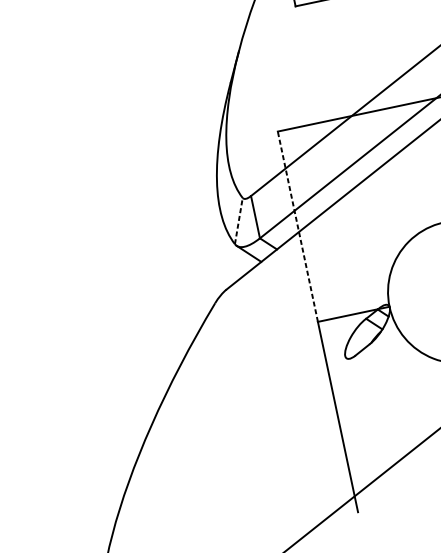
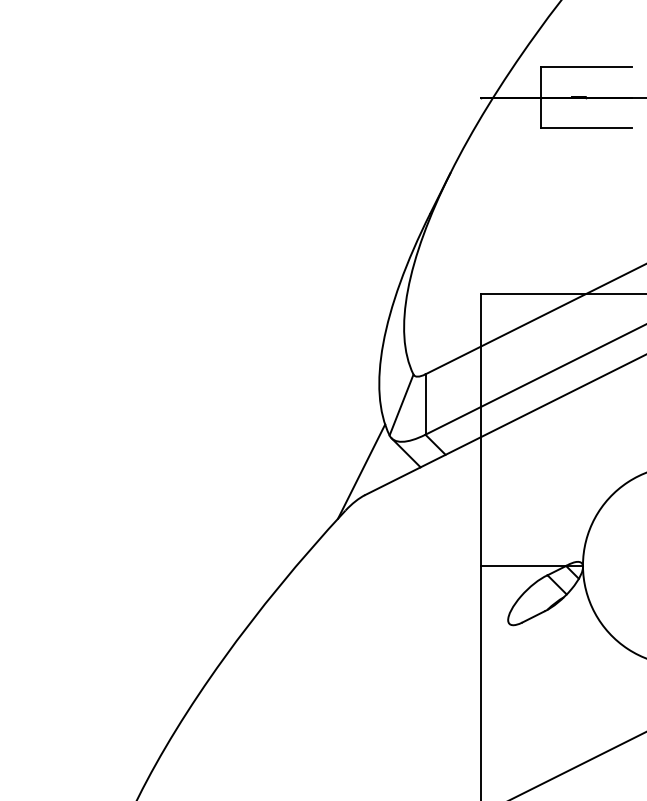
line: (238, 221) -> (401, 405), dashed -> solid
line: (297, 226) -> (480, 429), dashed -> solid
line: (220, 273) -> (361, 471), added

